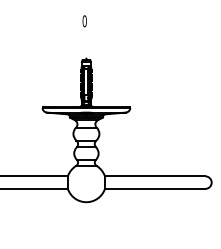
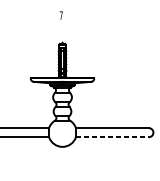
text: (84, 21) -> (61, 15), 0 -> 7
line: (155, 188) -> (112, 136), solid -> dashed

